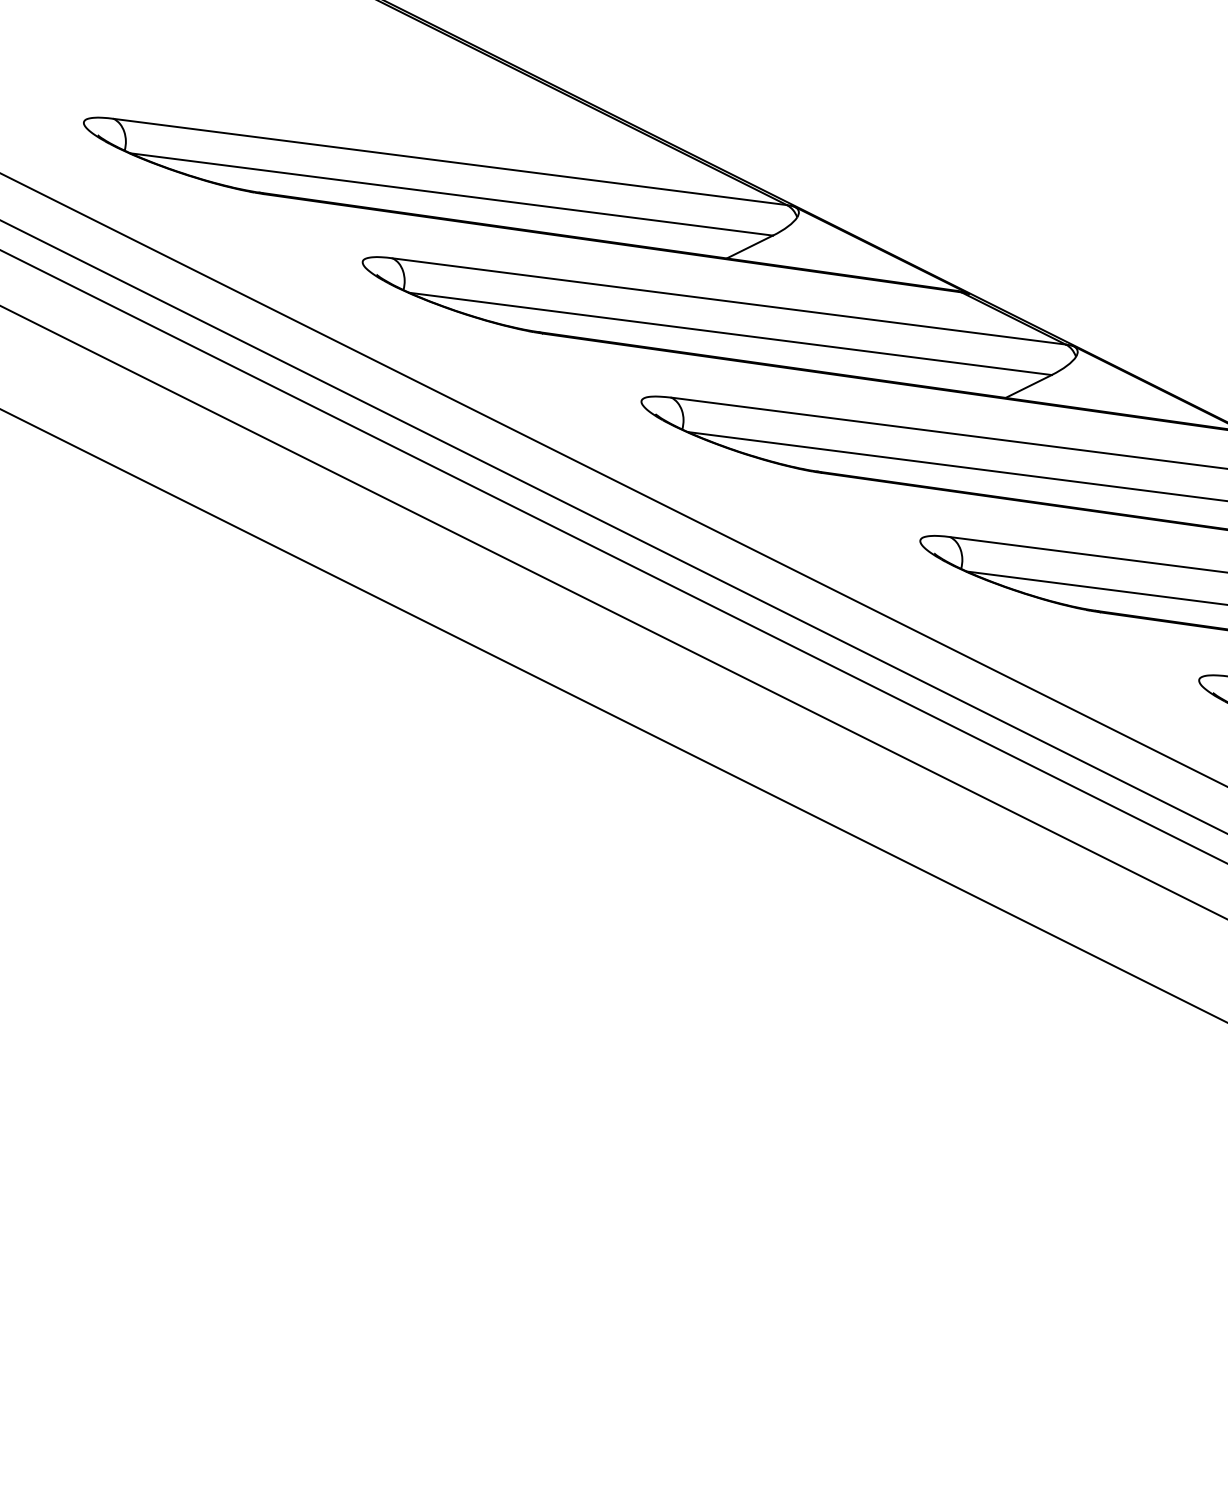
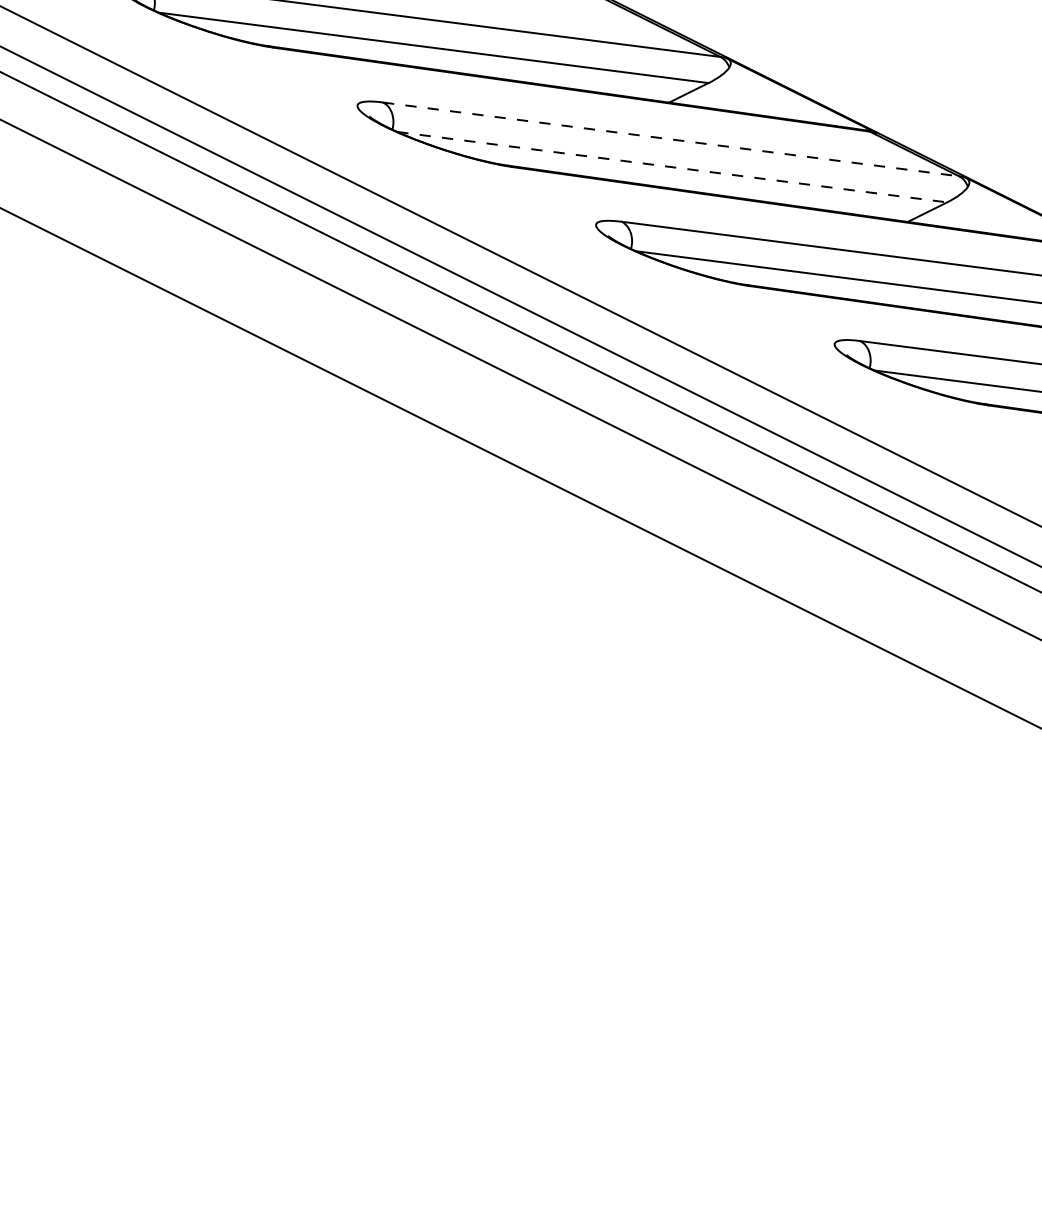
line: (729, 301) -> (671, 139), solid -> dashed
line: (730, 333) -> (672, 166), solid -> dashed

